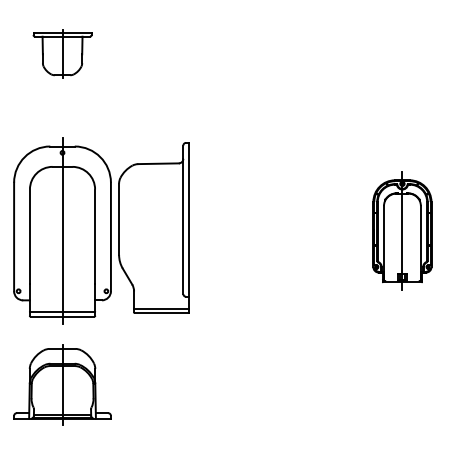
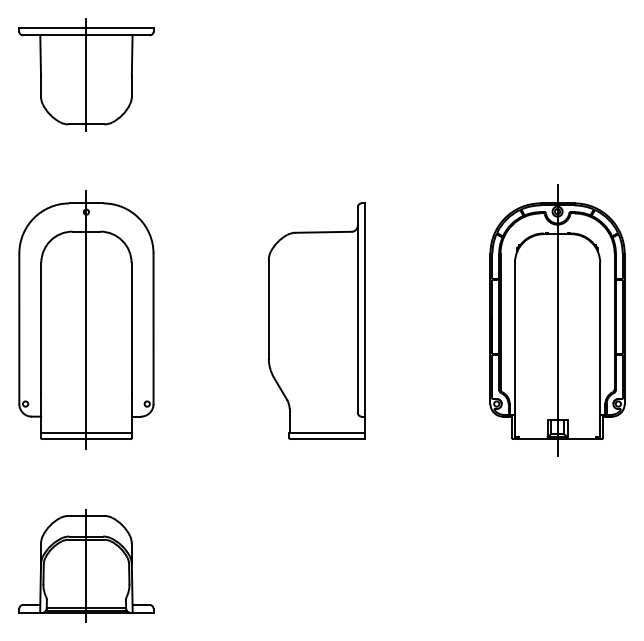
part: (62, 53) -> (86, 74), size x1.67
part: (153, 227) -> (316, 320), moved
part: (402, 231) -> (557, 320), size x1.67
part: (62, 384) -> (86, 565), moved

